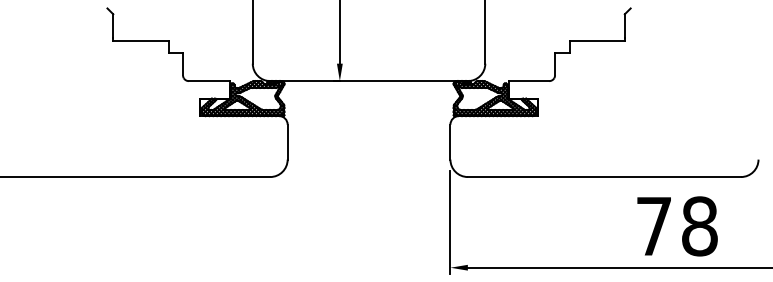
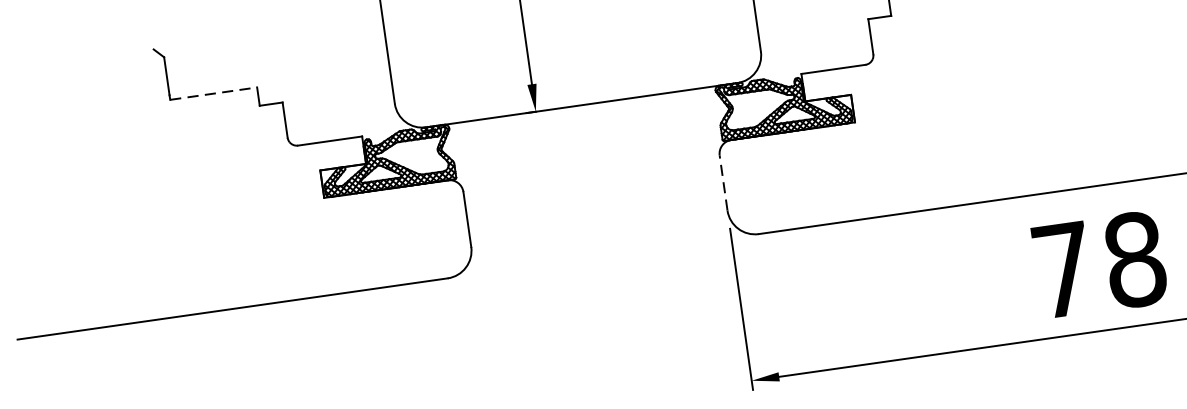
line: (140, 41) -> (213, 94), solid -> dashed
line: (450, 141) -> (723, 182), solid -> dashed

